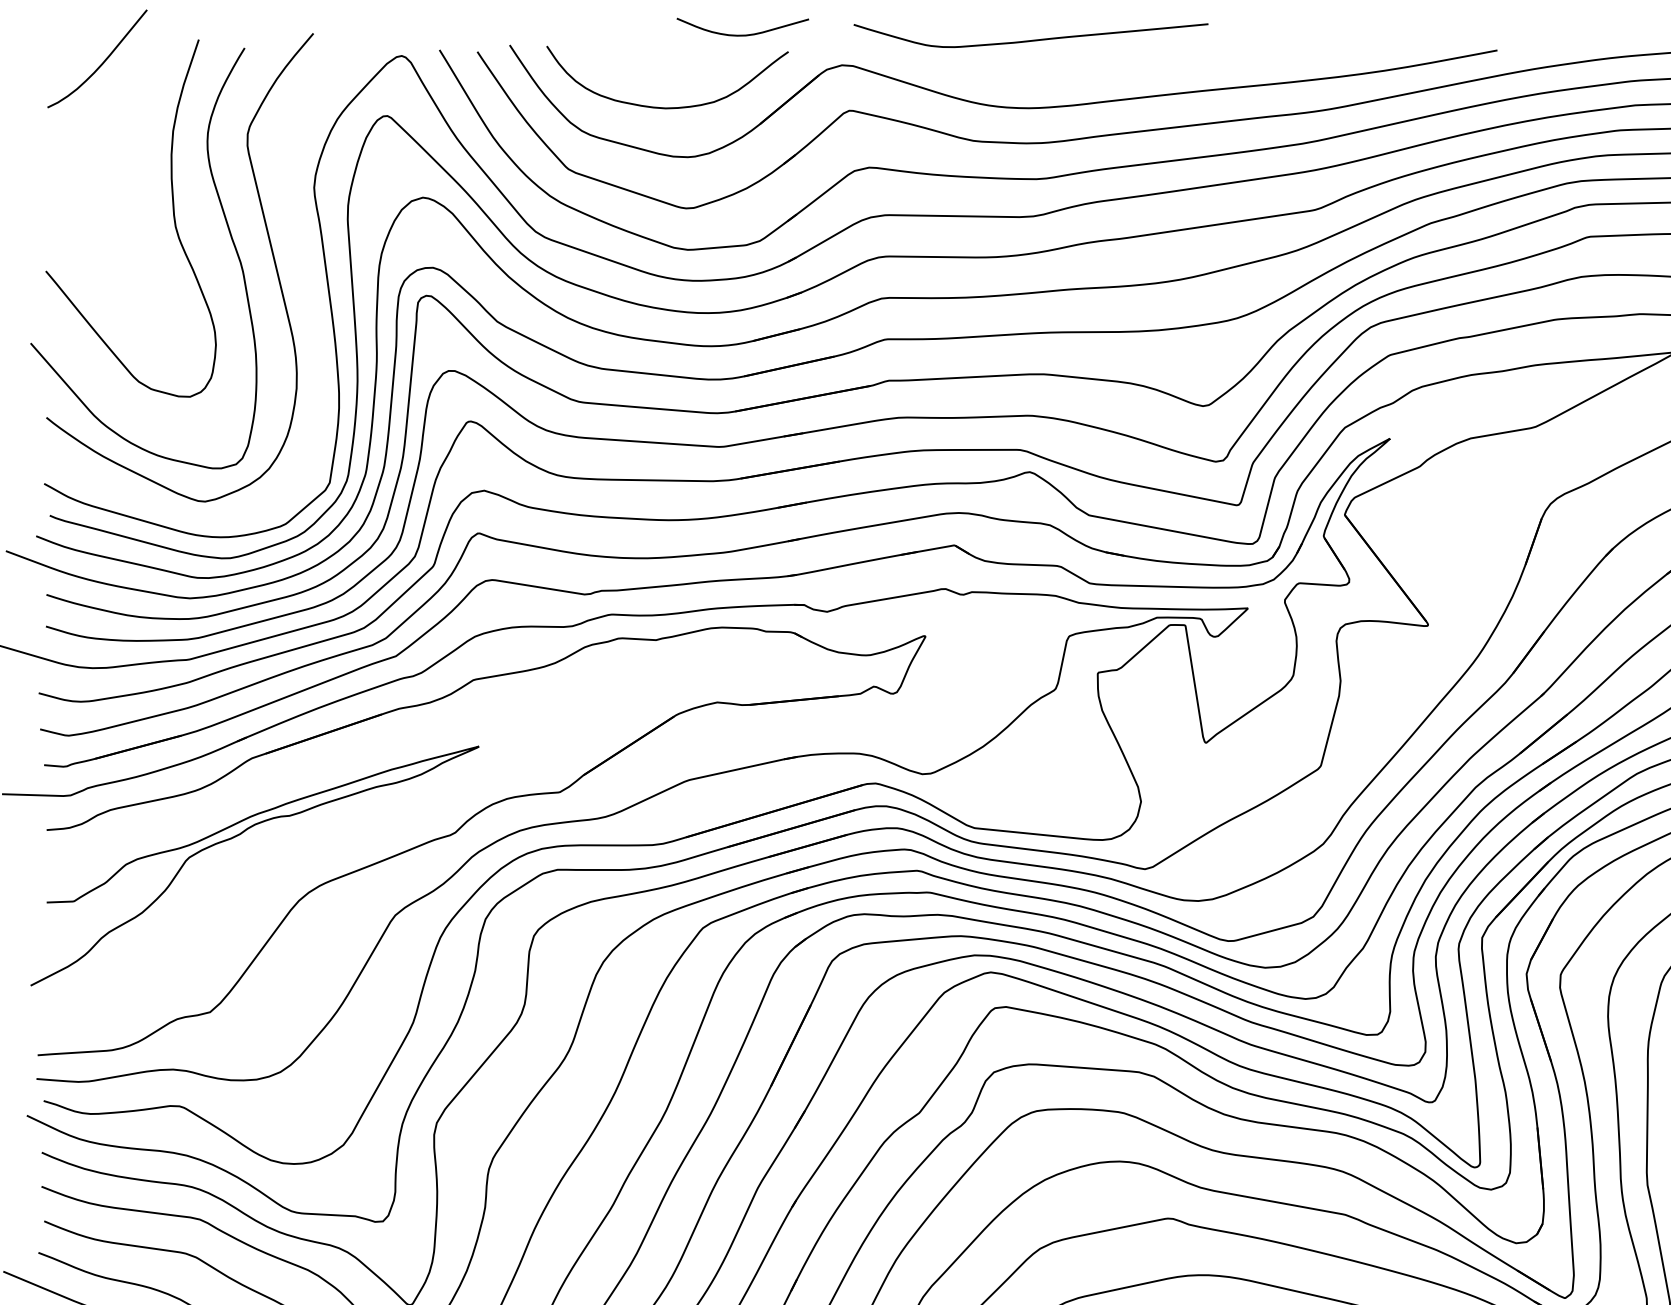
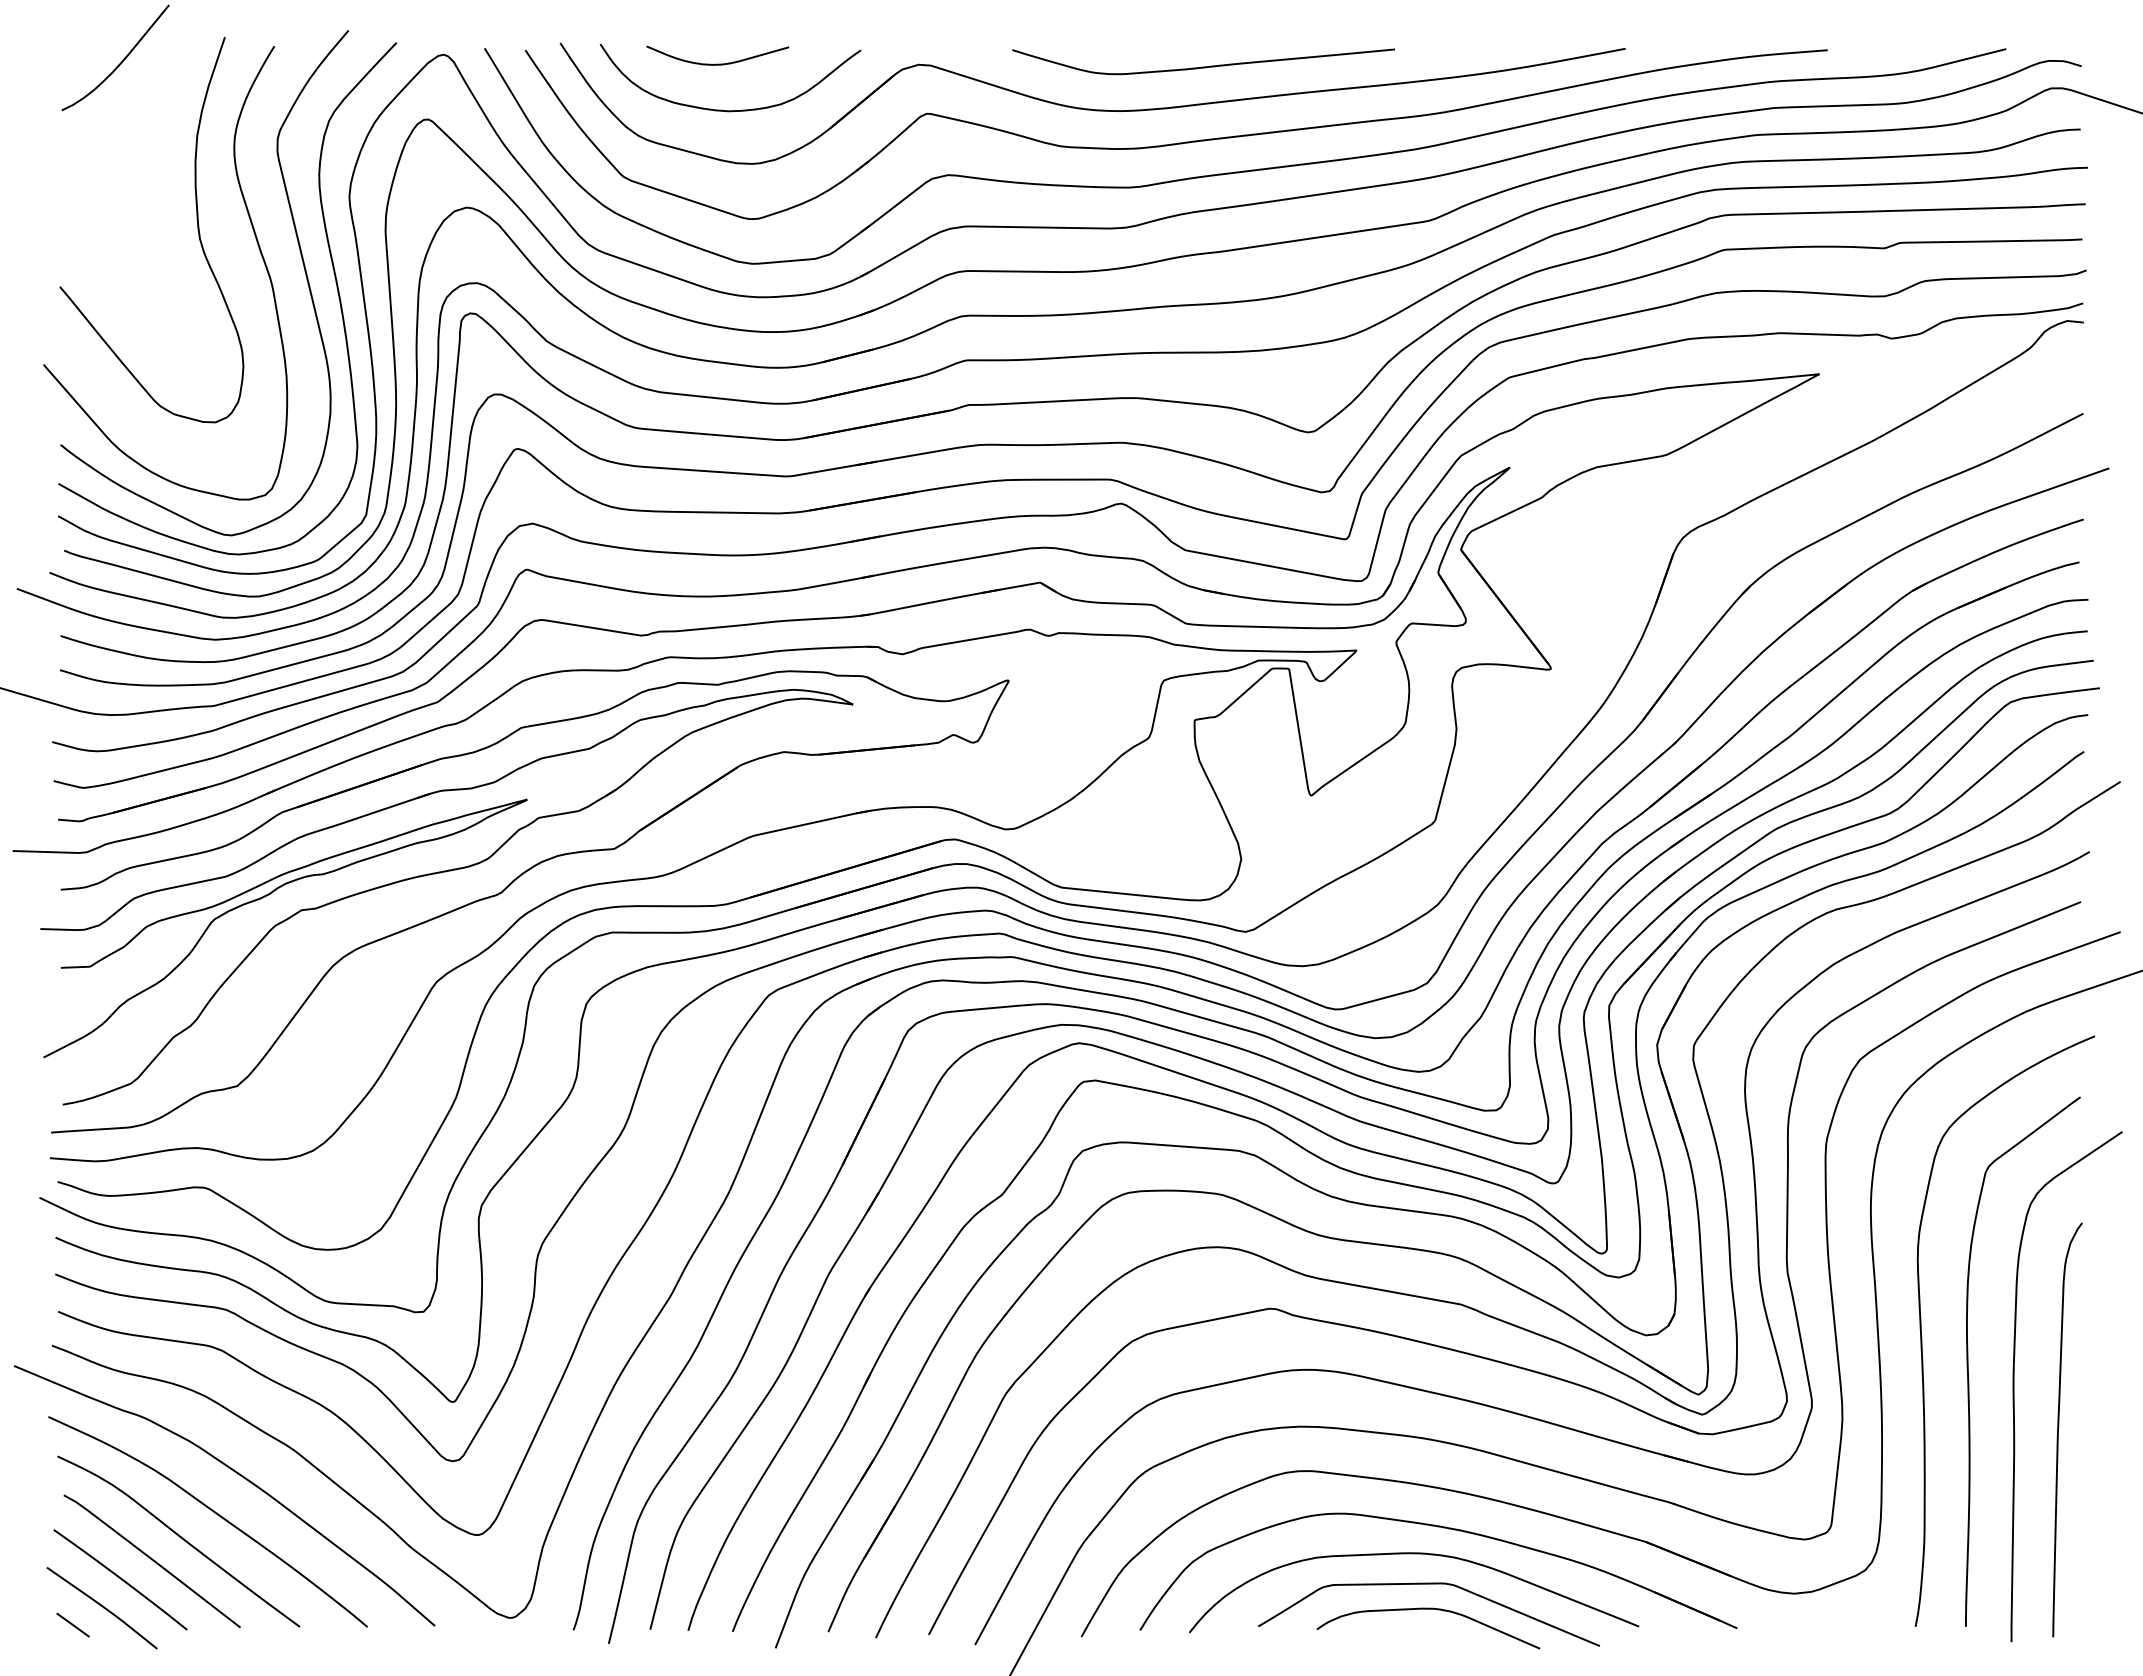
curve: (742, 34) -> (717, 63), moved
curve: (1030, 40) -> (1203, 66), moved
curve: (300, 262) -> (334, 277), added
part: (398, 815) -> (440, 873), added

